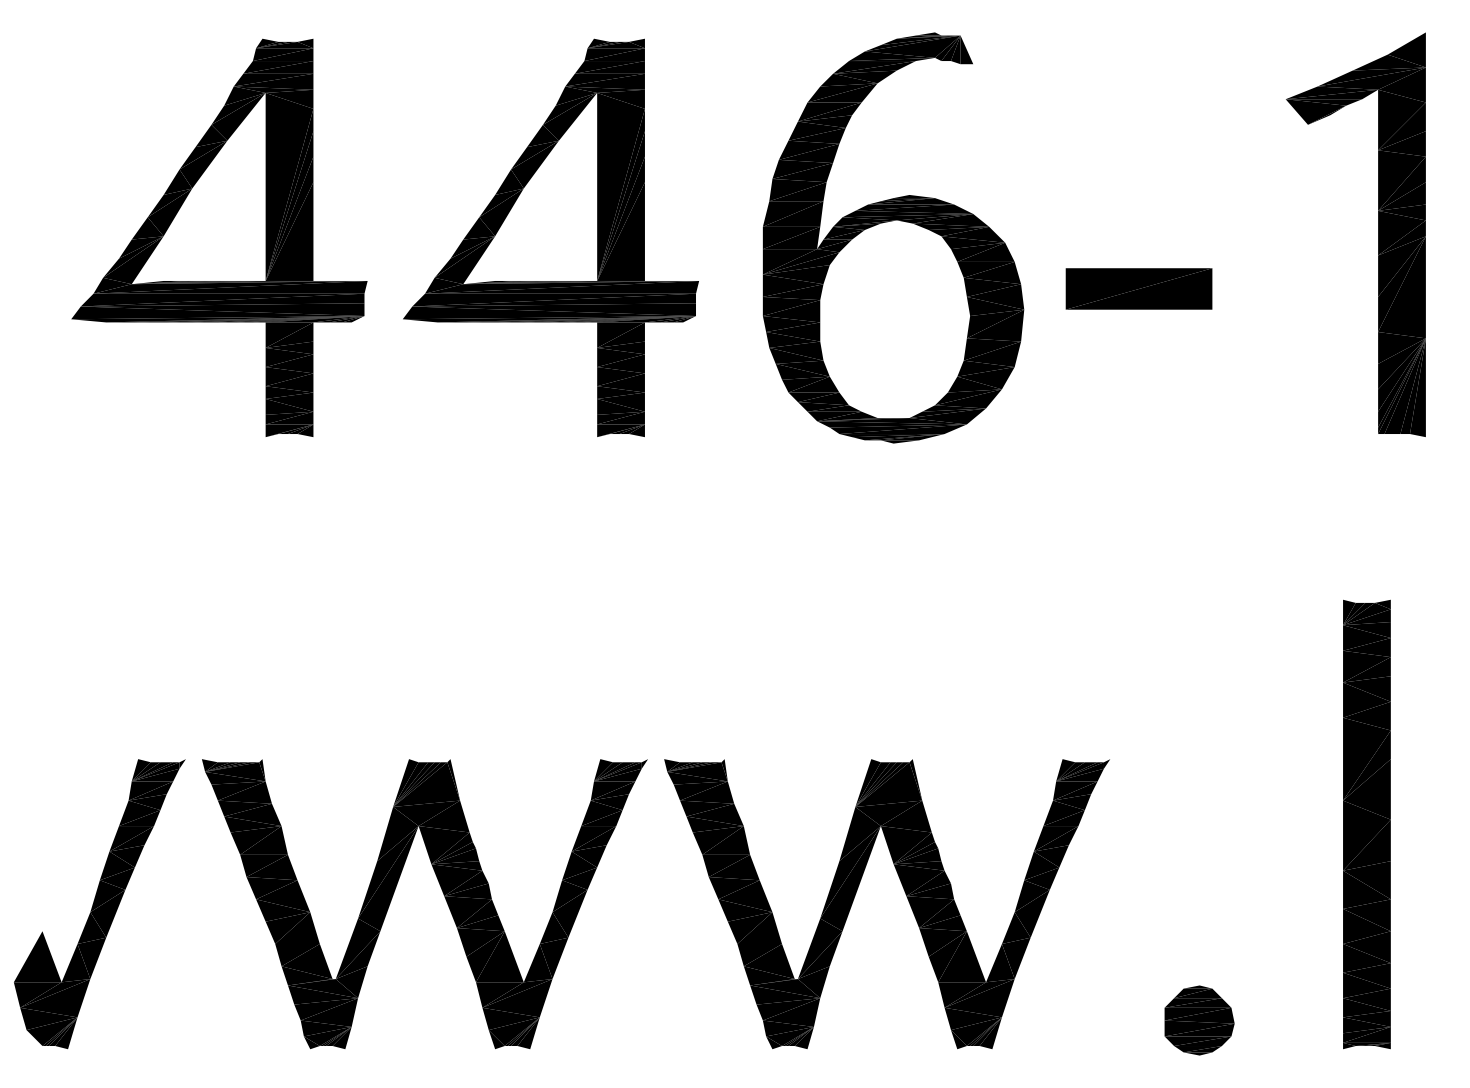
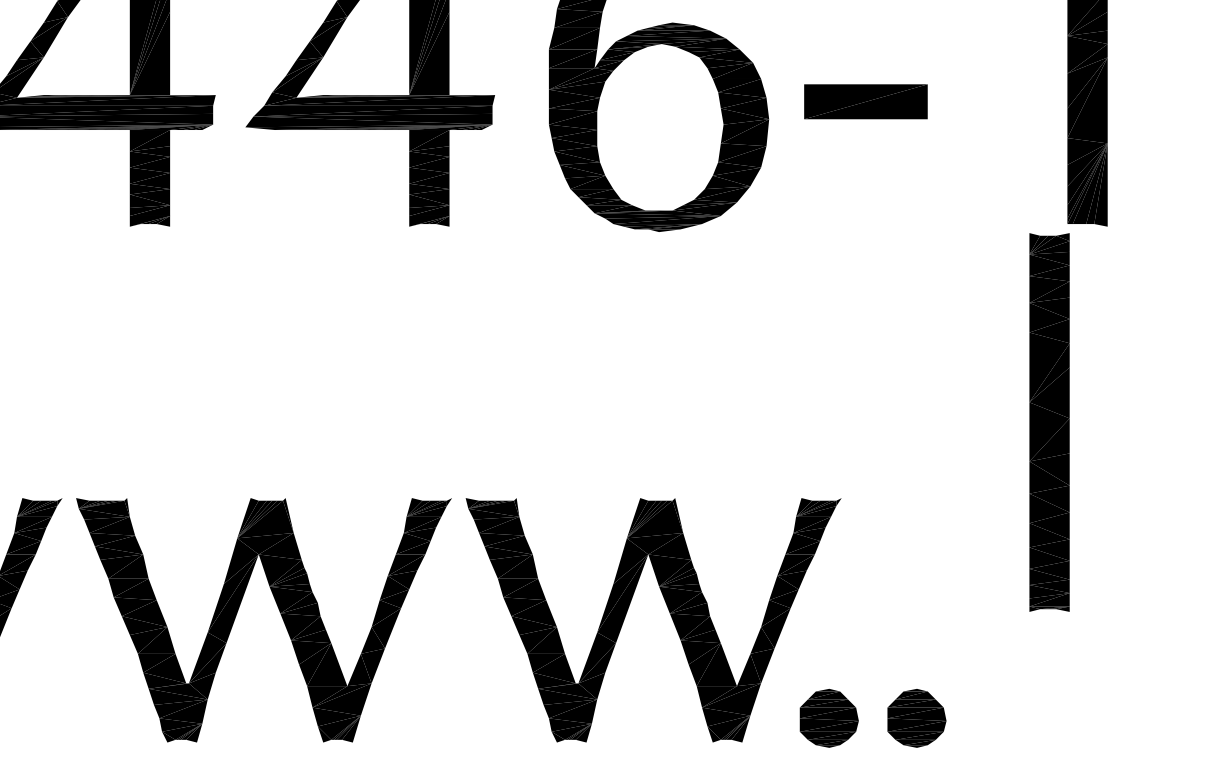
part: (1366, 824) -> (1049, 422), moved
part: (1095, 1020) -> (829, 718), added

